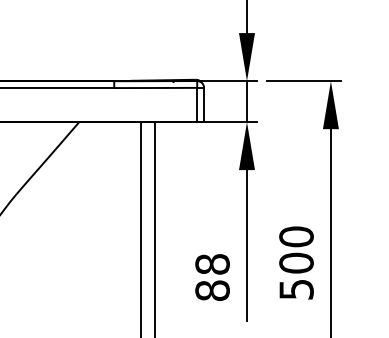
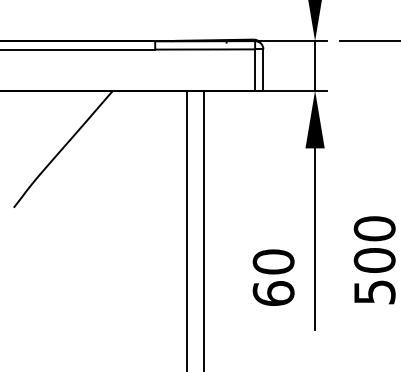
text: (212, 277) -> (273, 277), 88 -> 60

